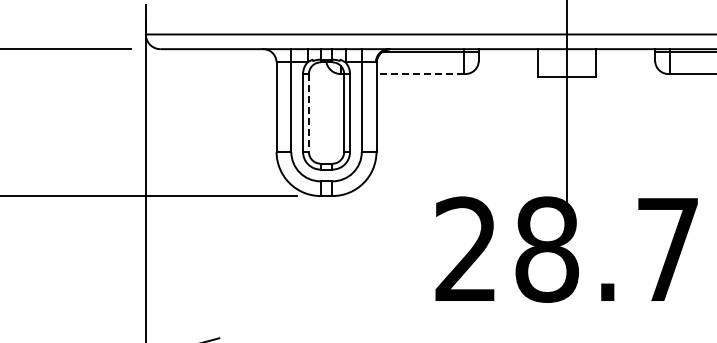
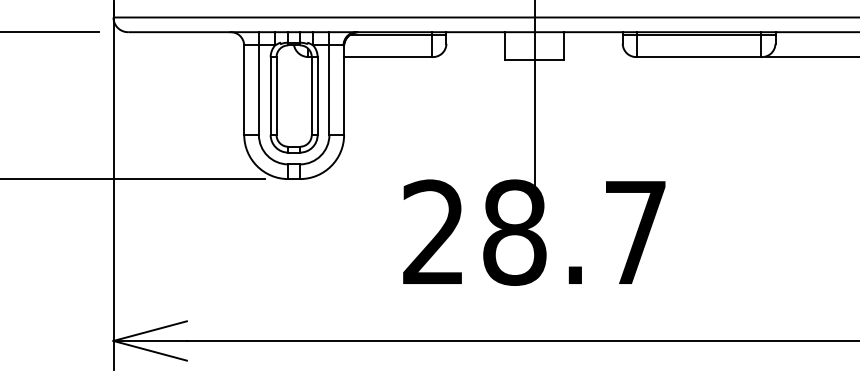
line: (419, 74) -> (387, 57), dashed -> solid
line: (308, 113) -> (276, 96), dashed -> solid

